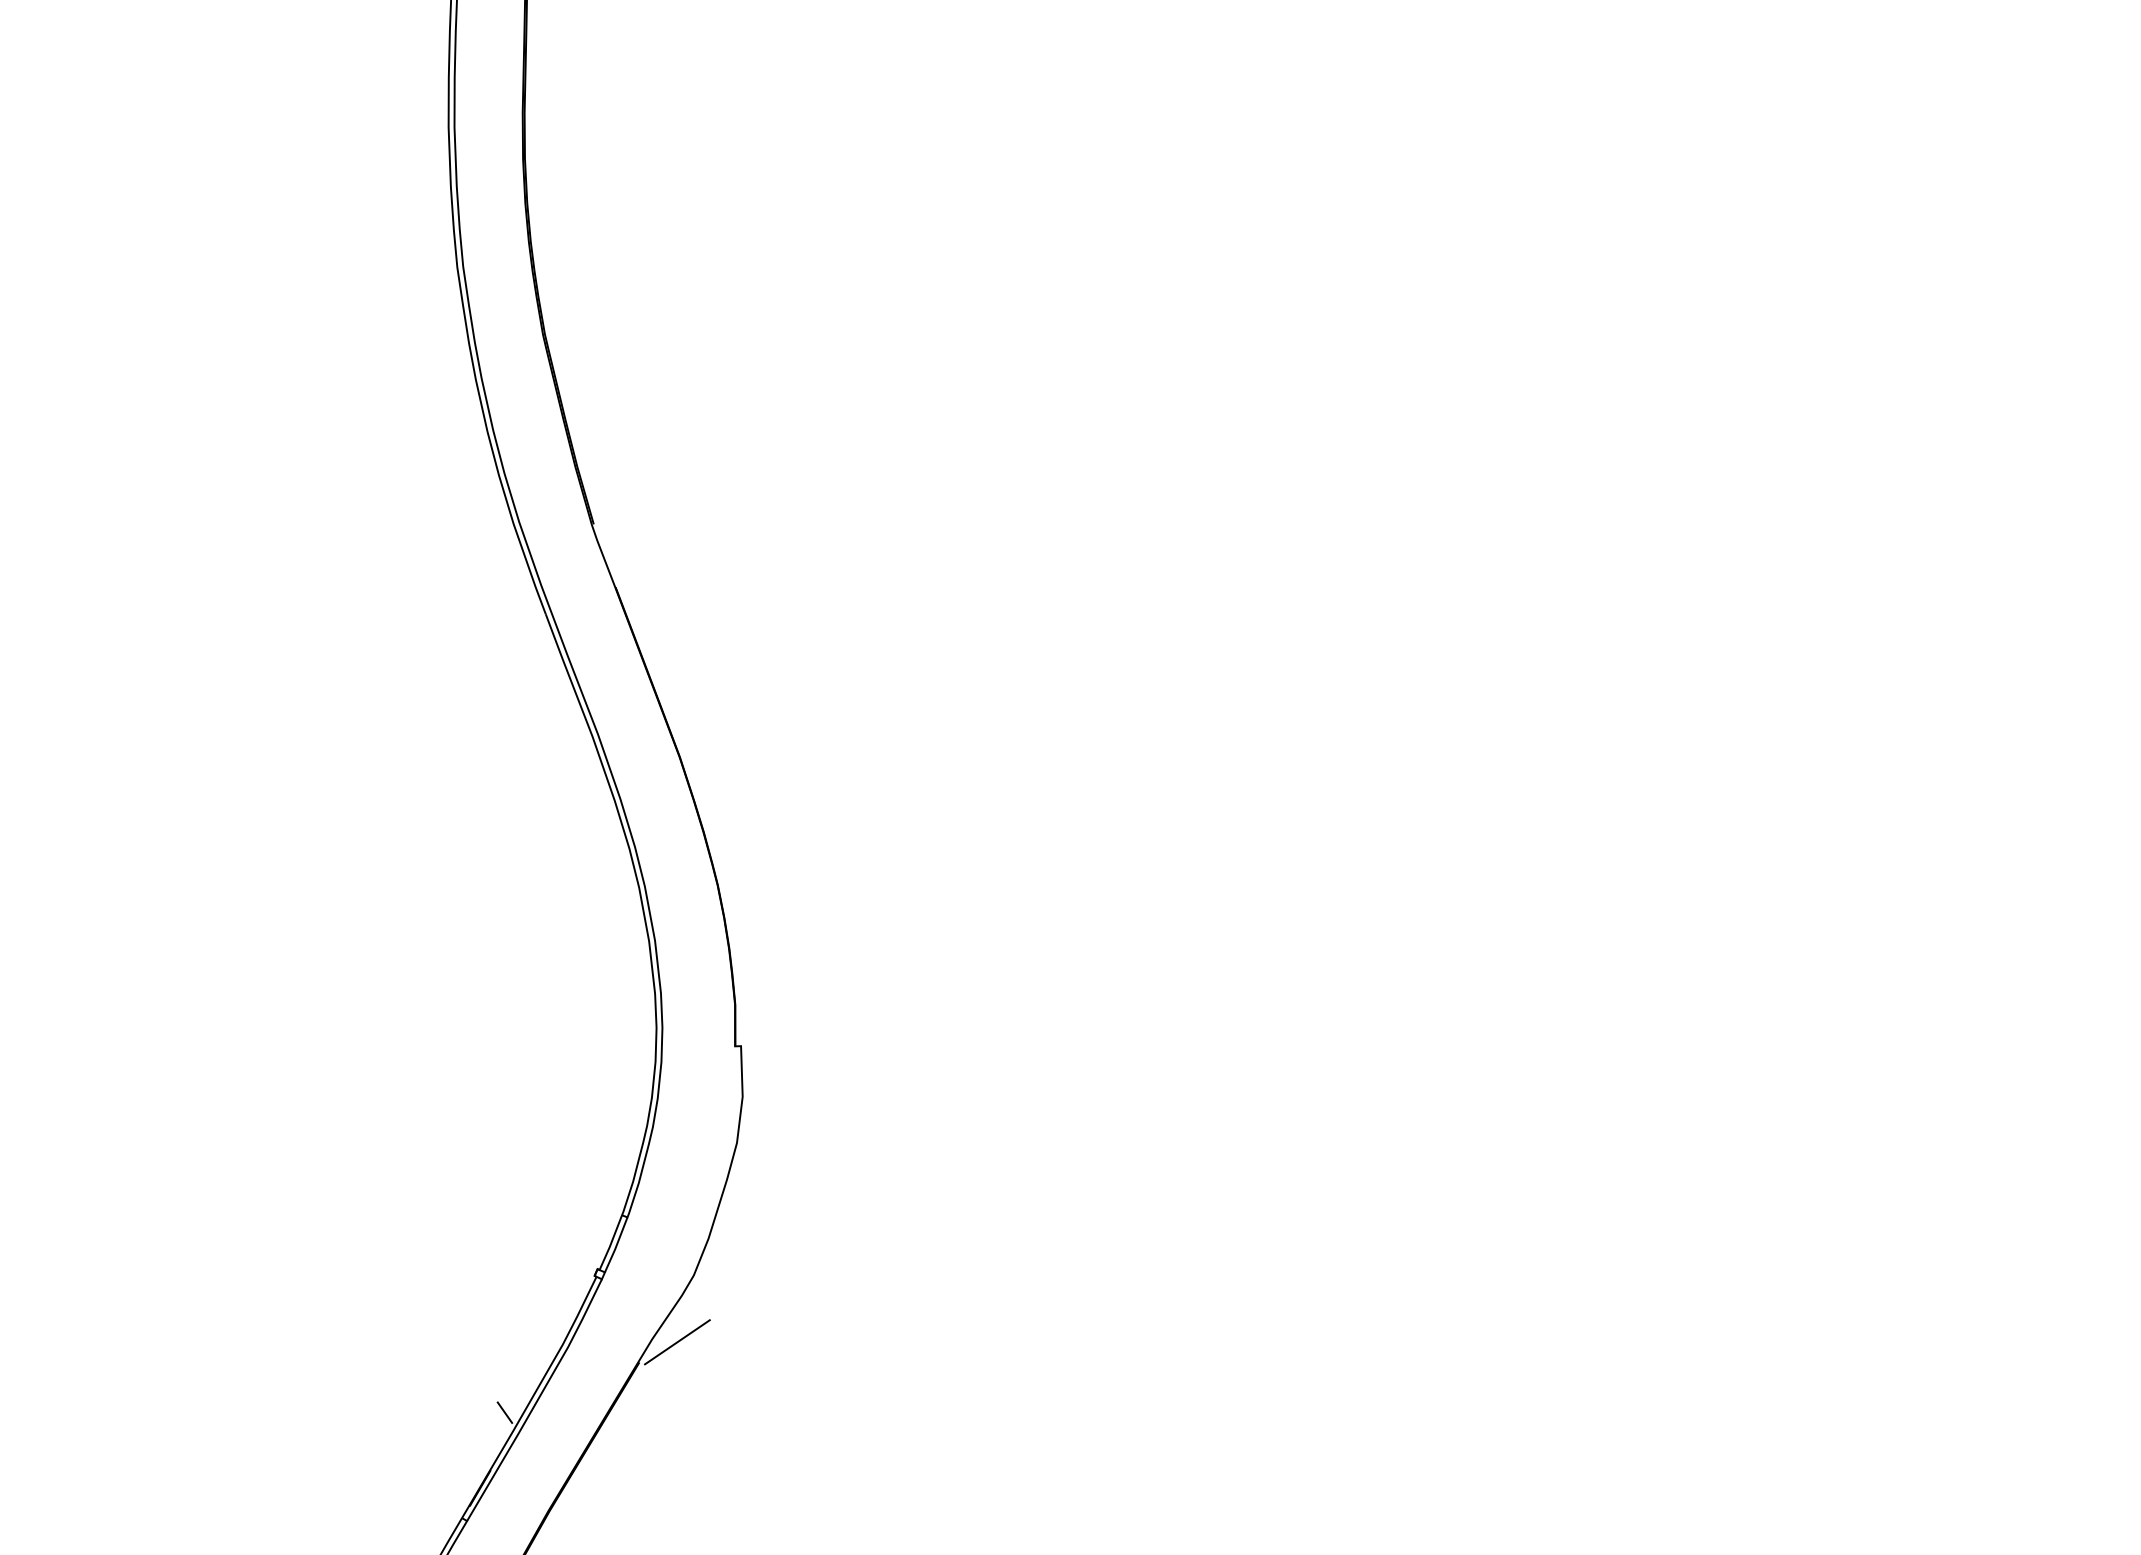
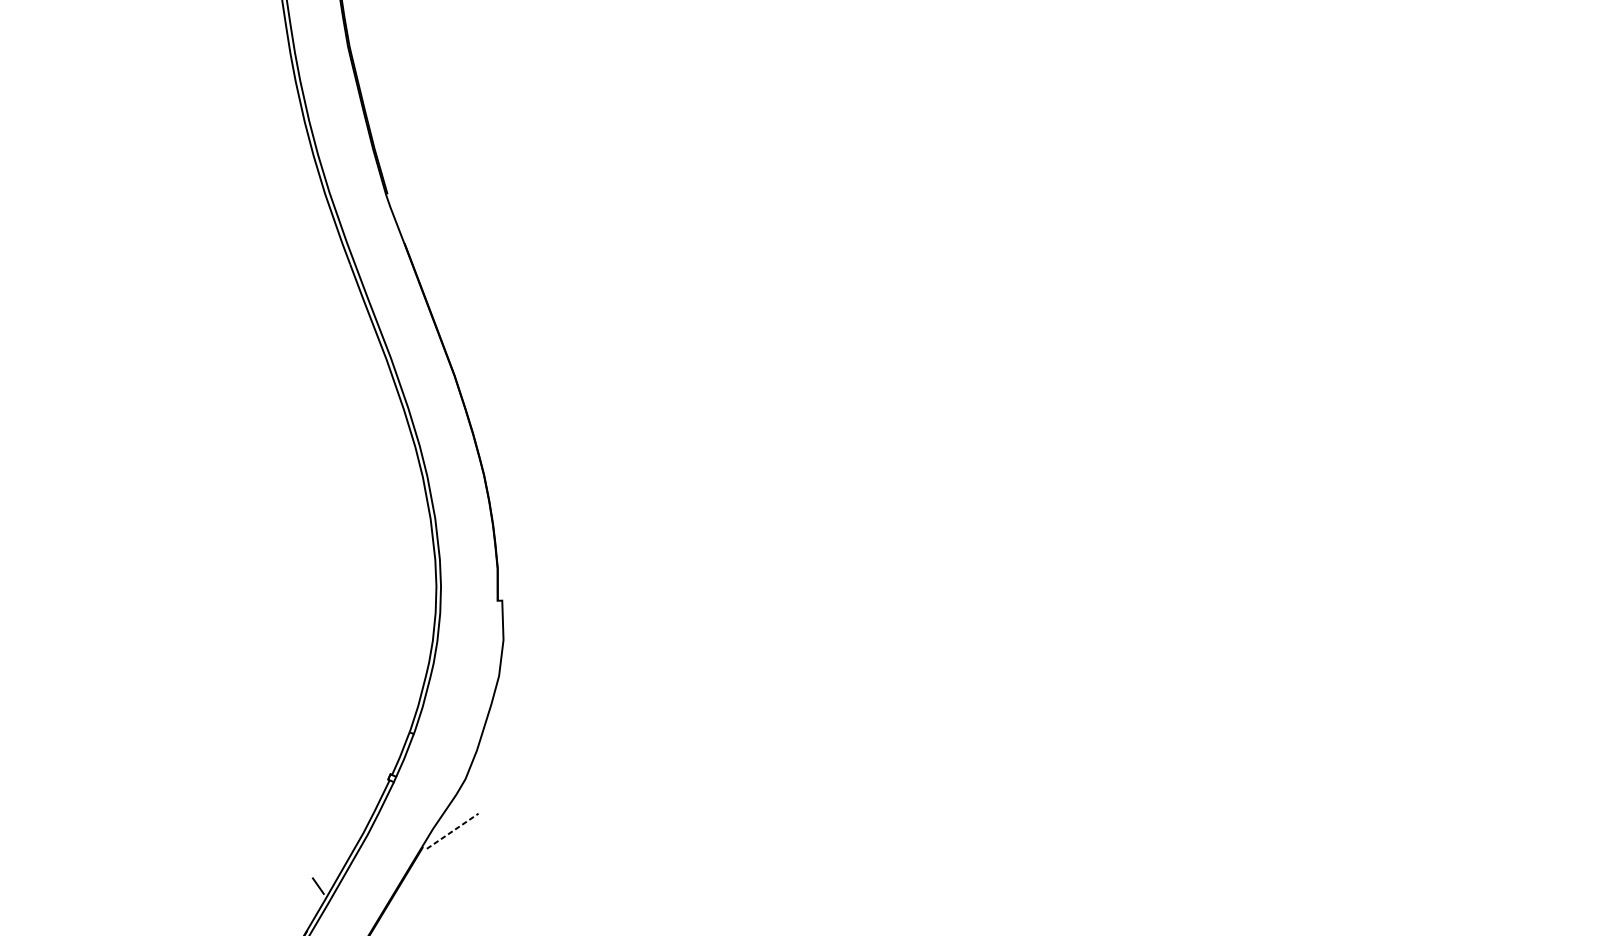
line: (677, 1341) -> (452, 830), solid -> dashed

